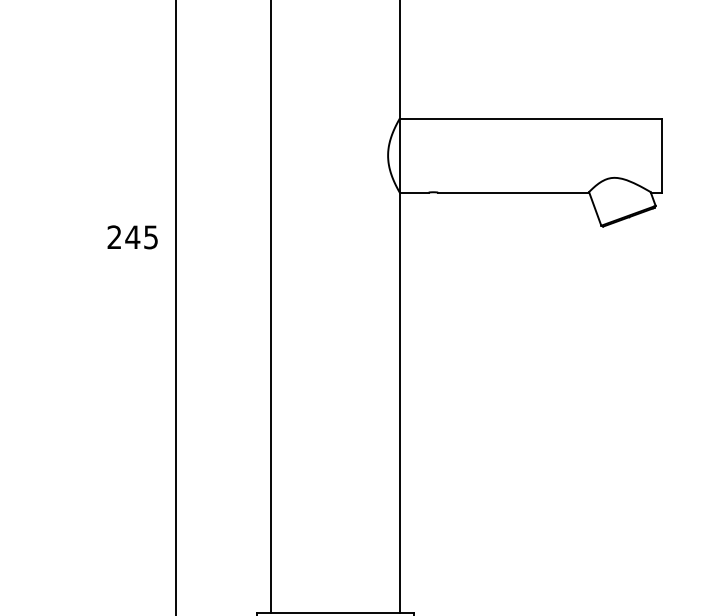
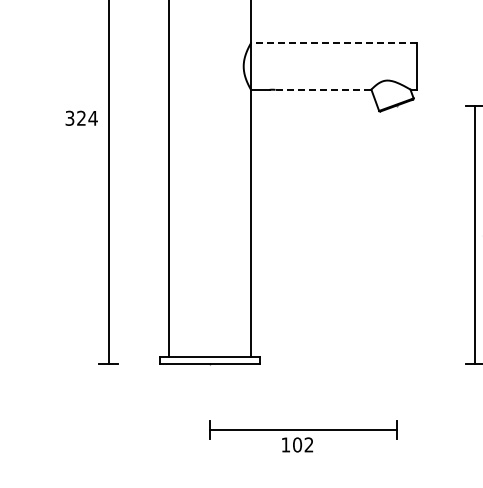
line: (529, 119) -> (333, 43), solid -> dashed
line: (513, 191) -> (323, 89), solid -> dashed
text: (132, 235) -> (81, 117), 245 -> 324

